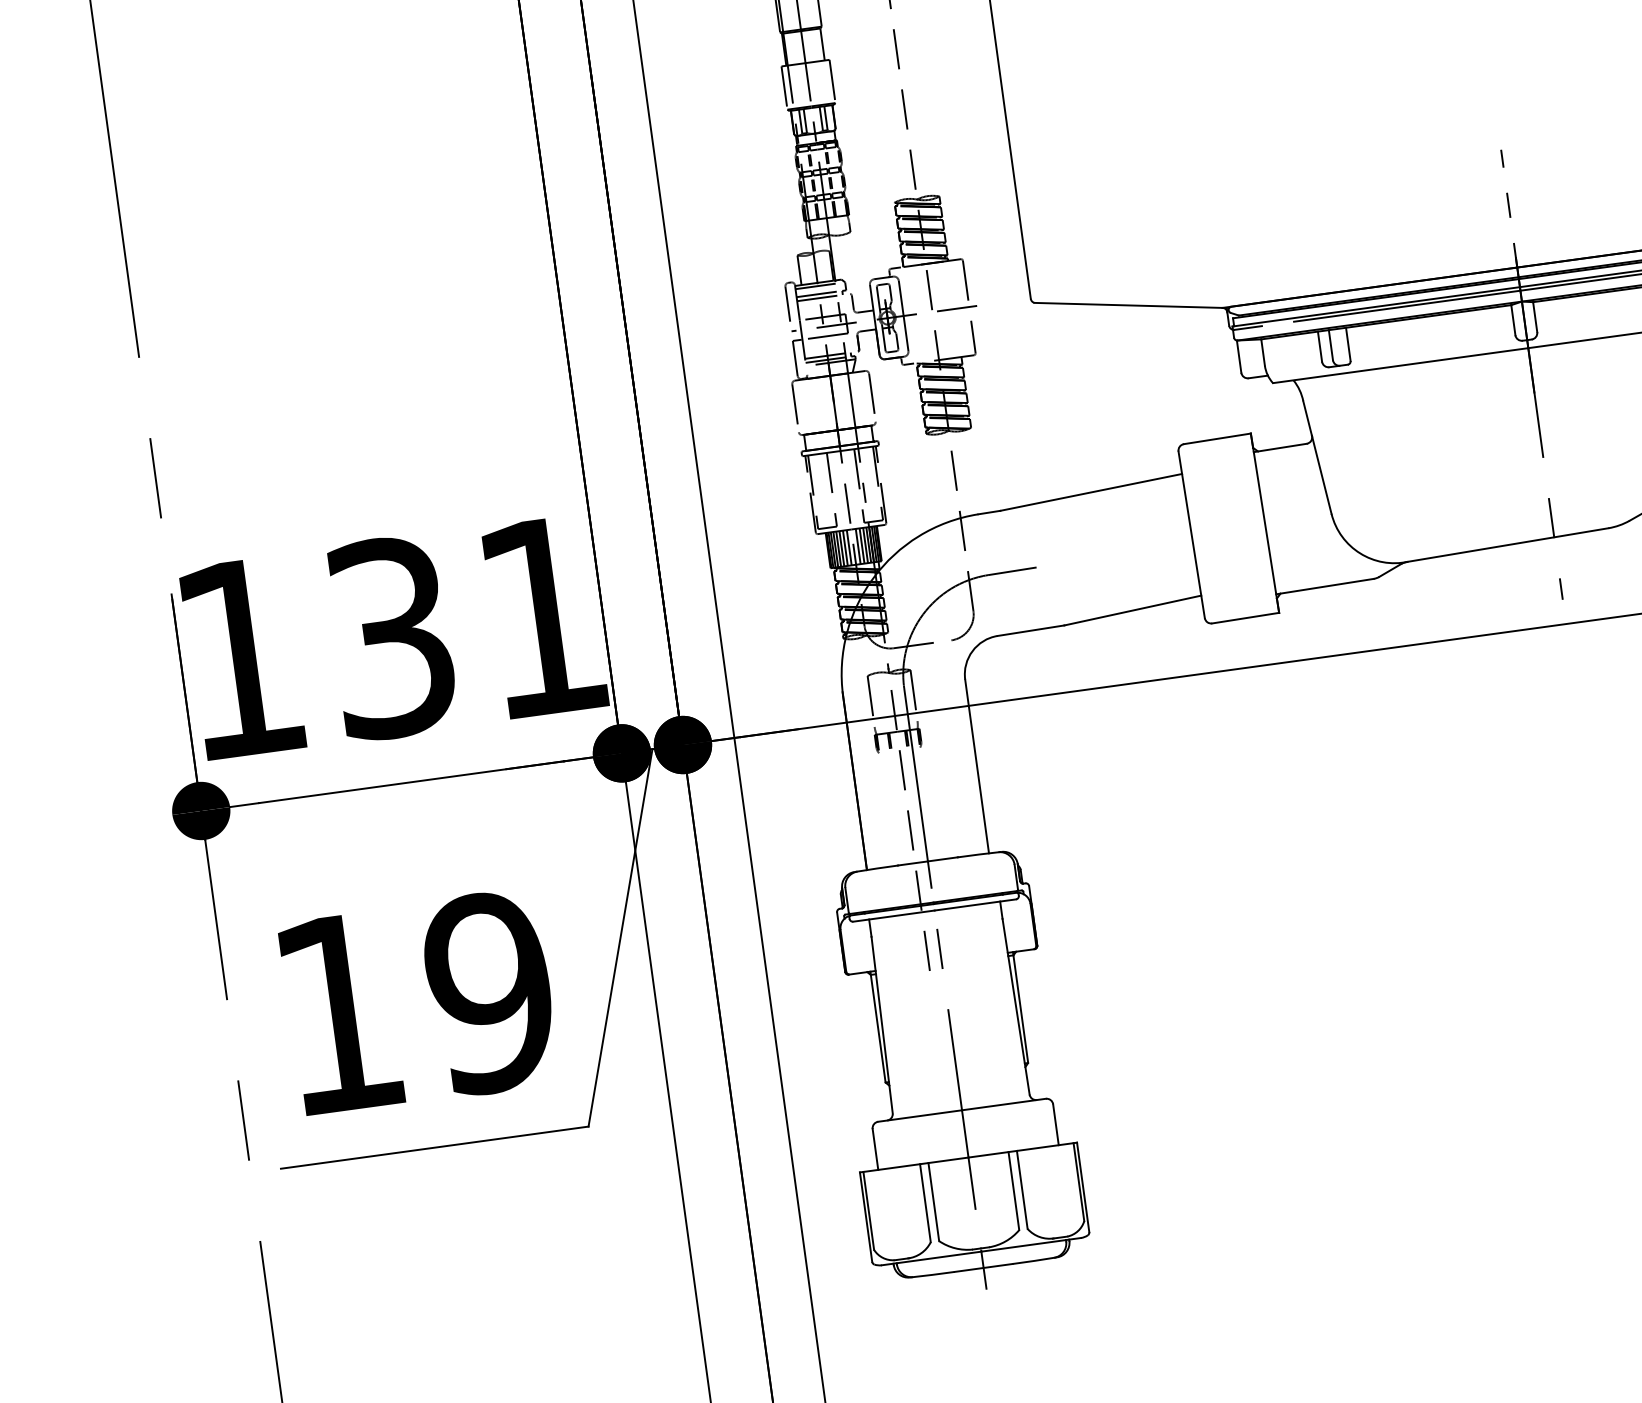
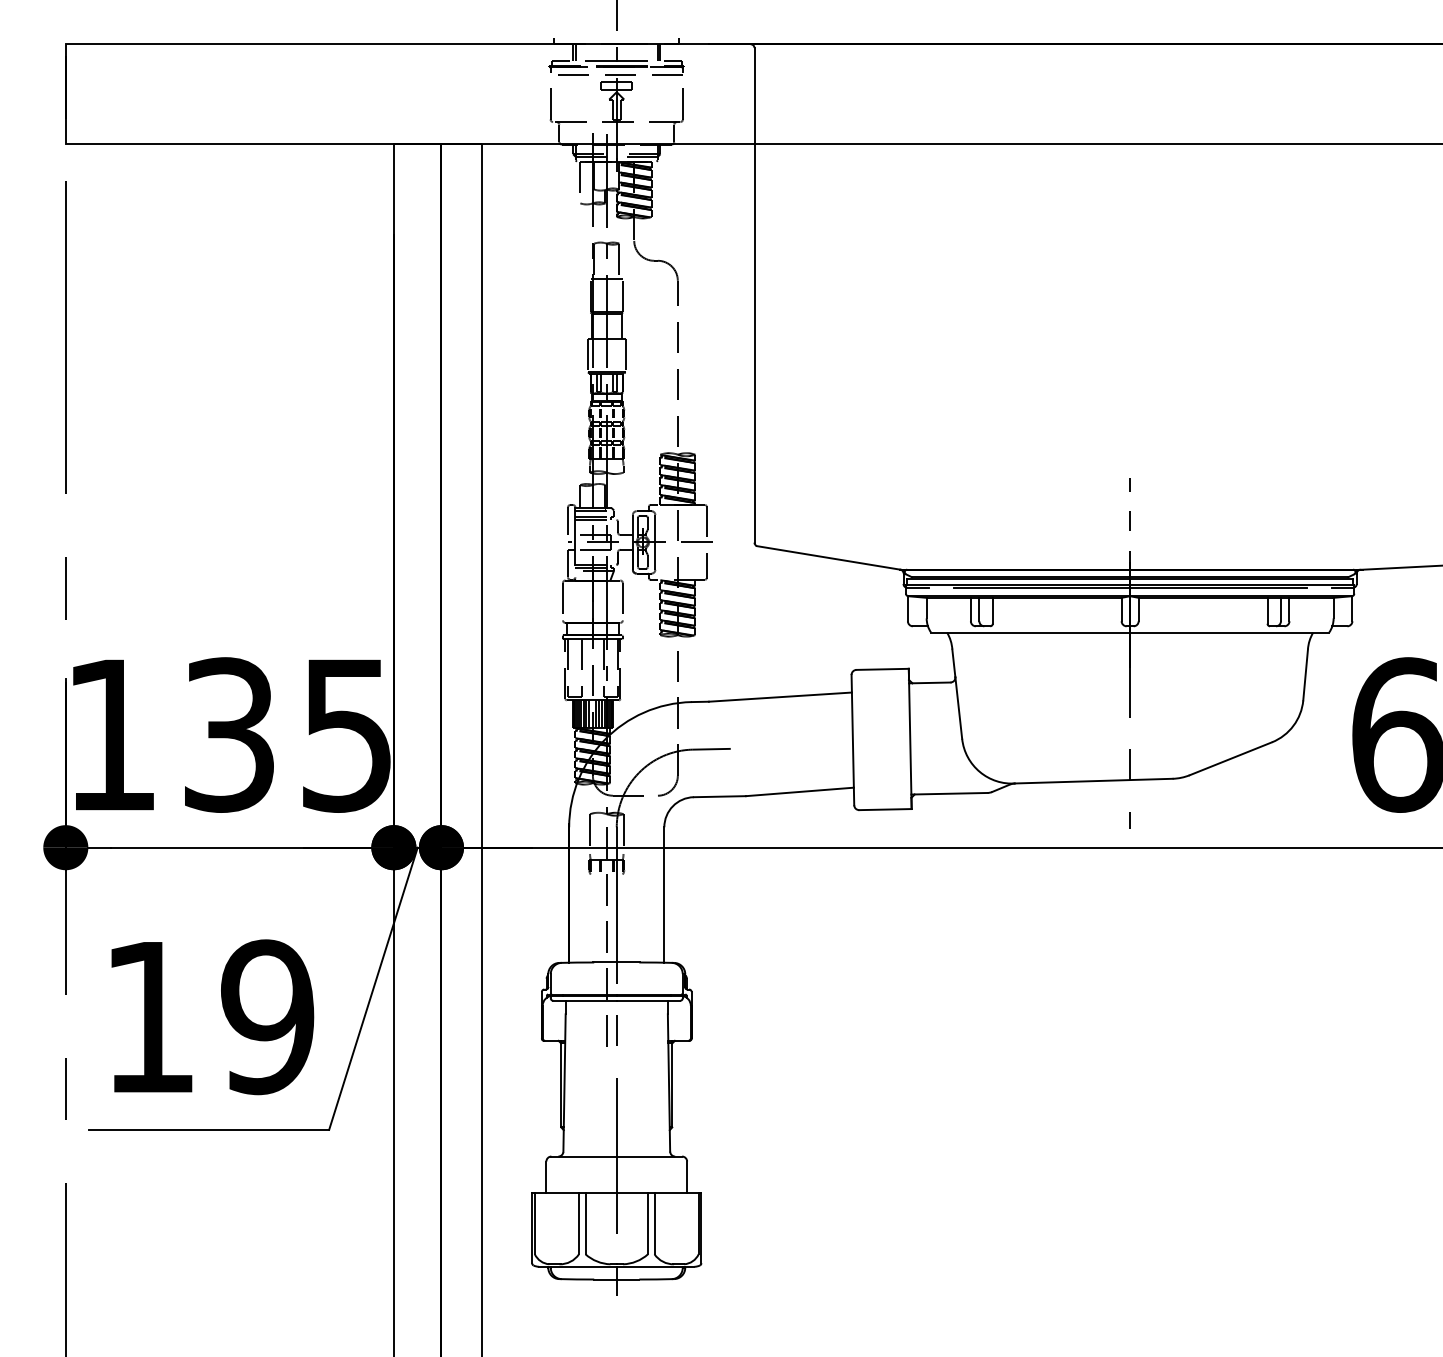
text: (541, 617) -> (346, 735), 131 -> 135

